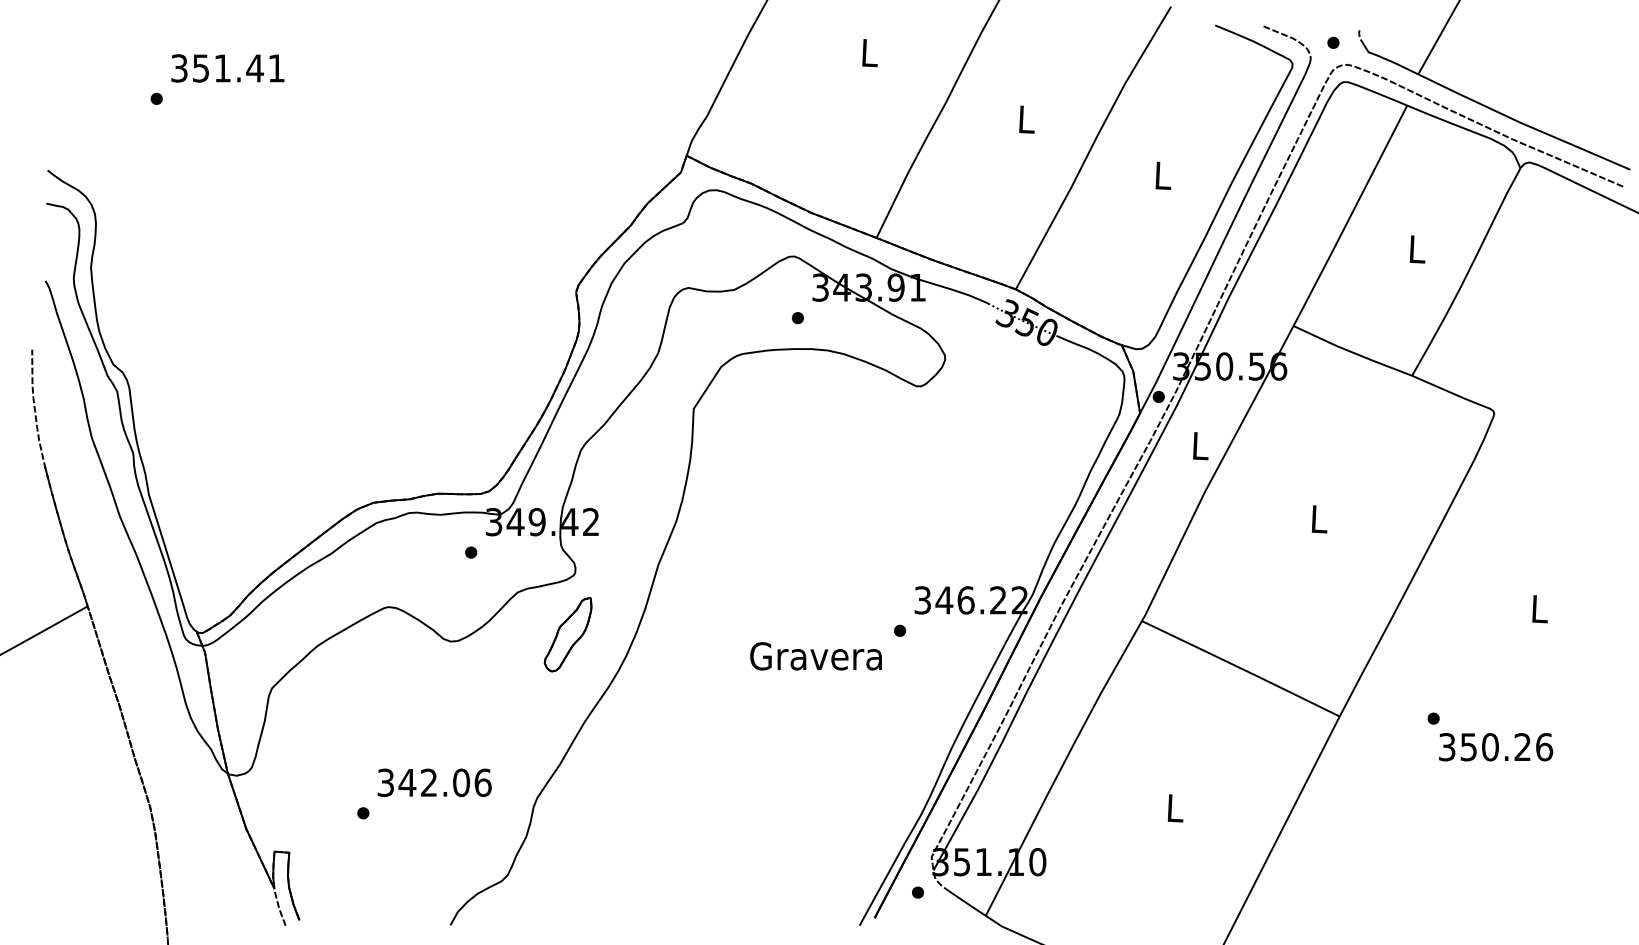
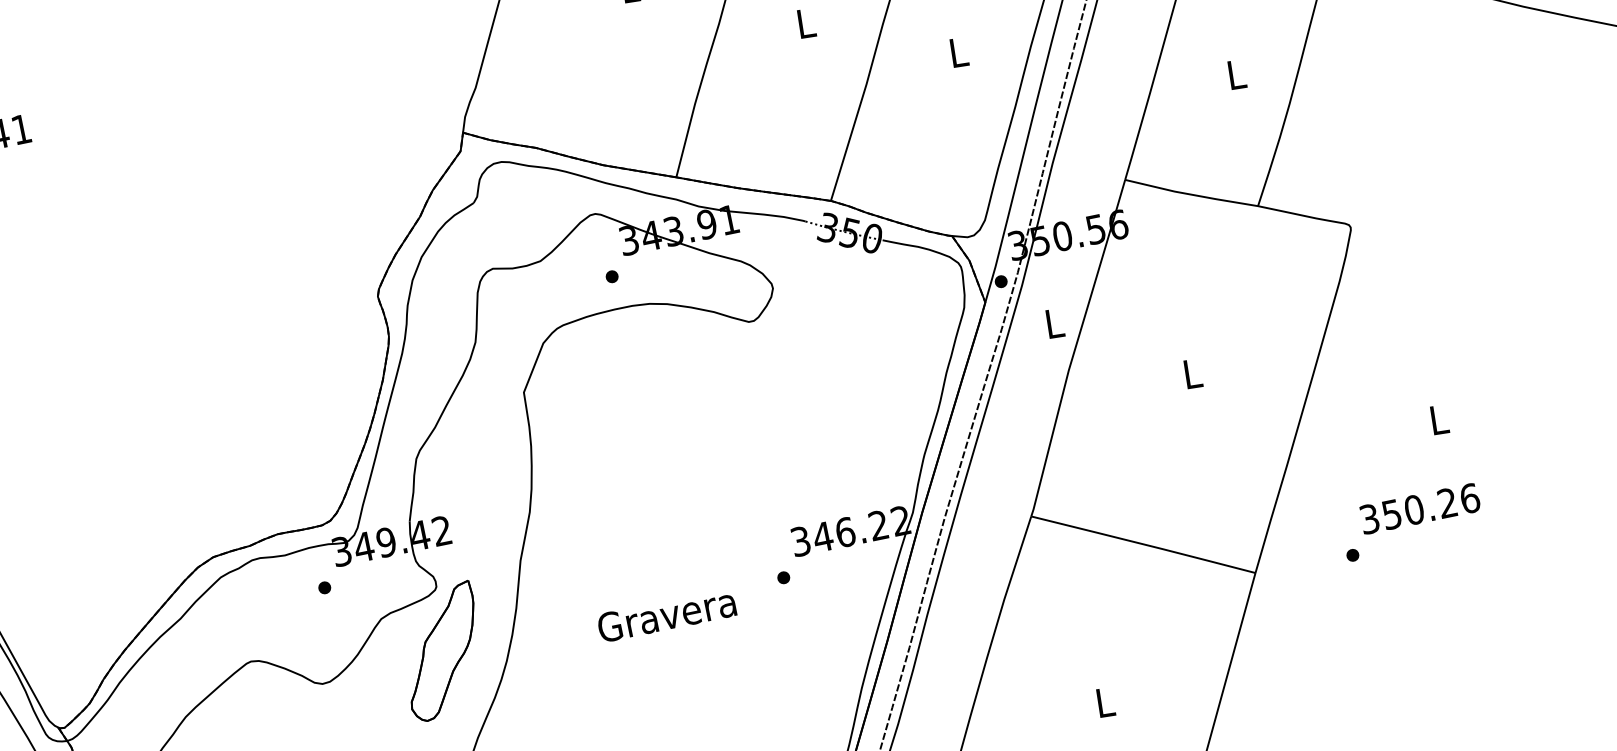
part: (567, 634) -> (441, 651), size x1.67
text: (815, 656) -> (666, 615), moved
text: (1496, 747) -> (1420, 509), moved

